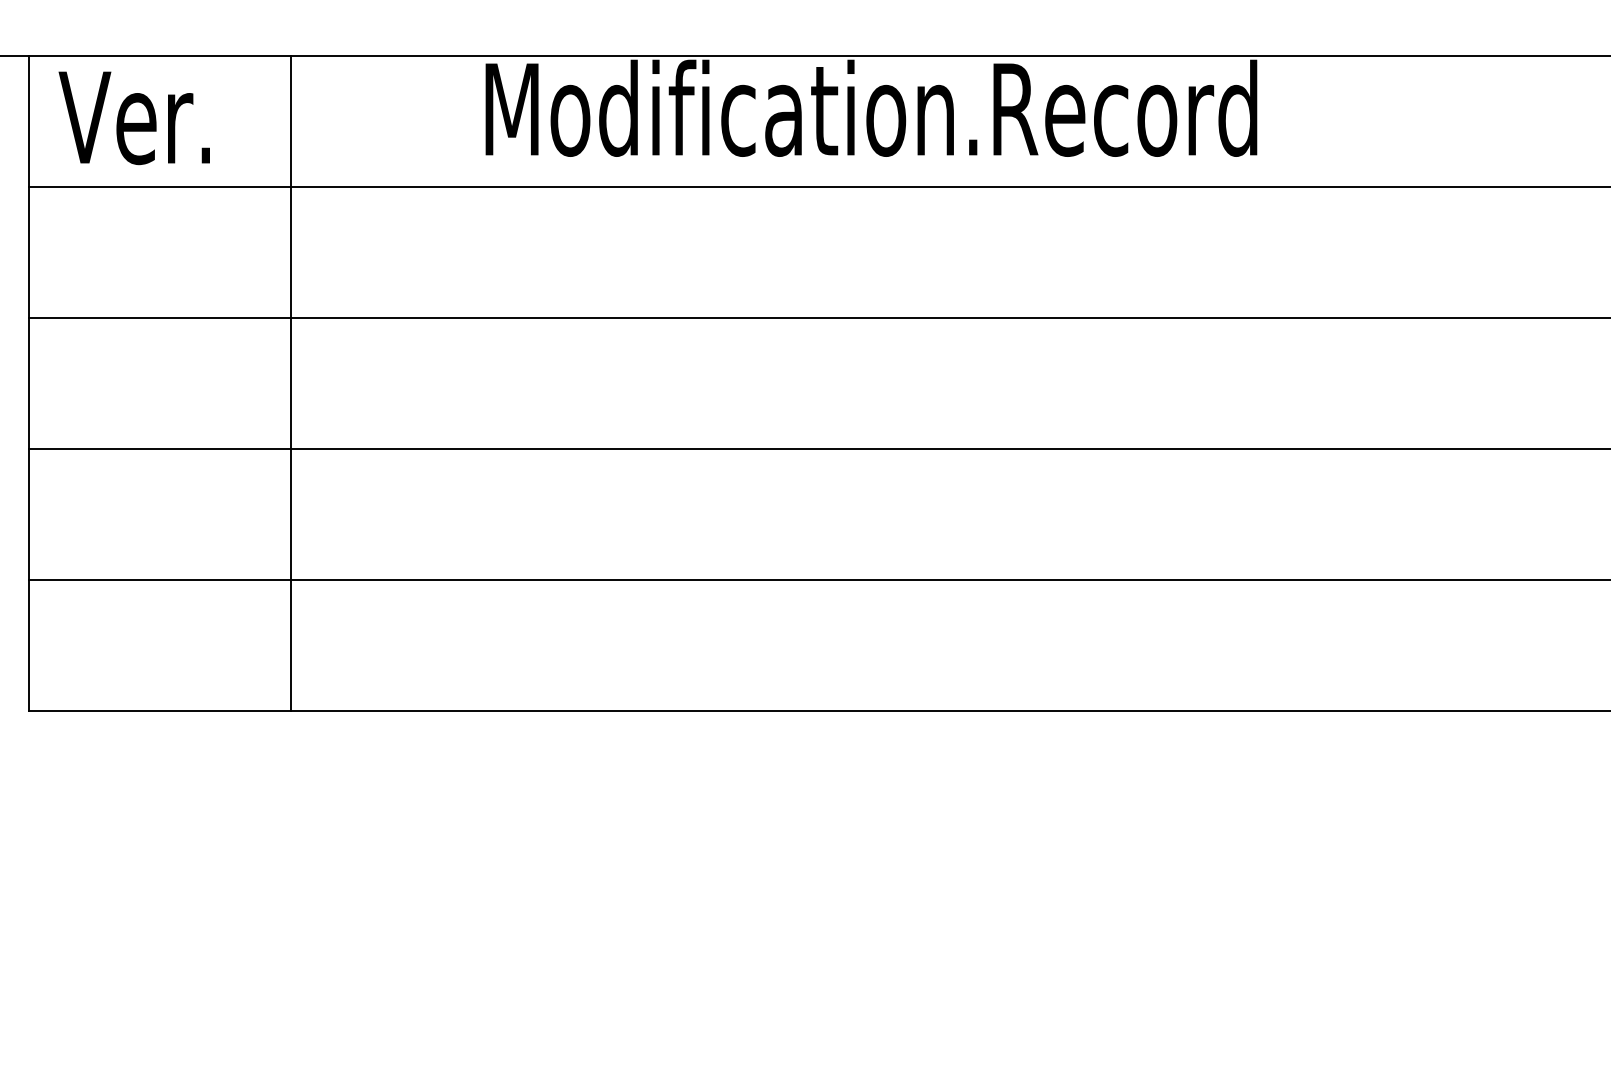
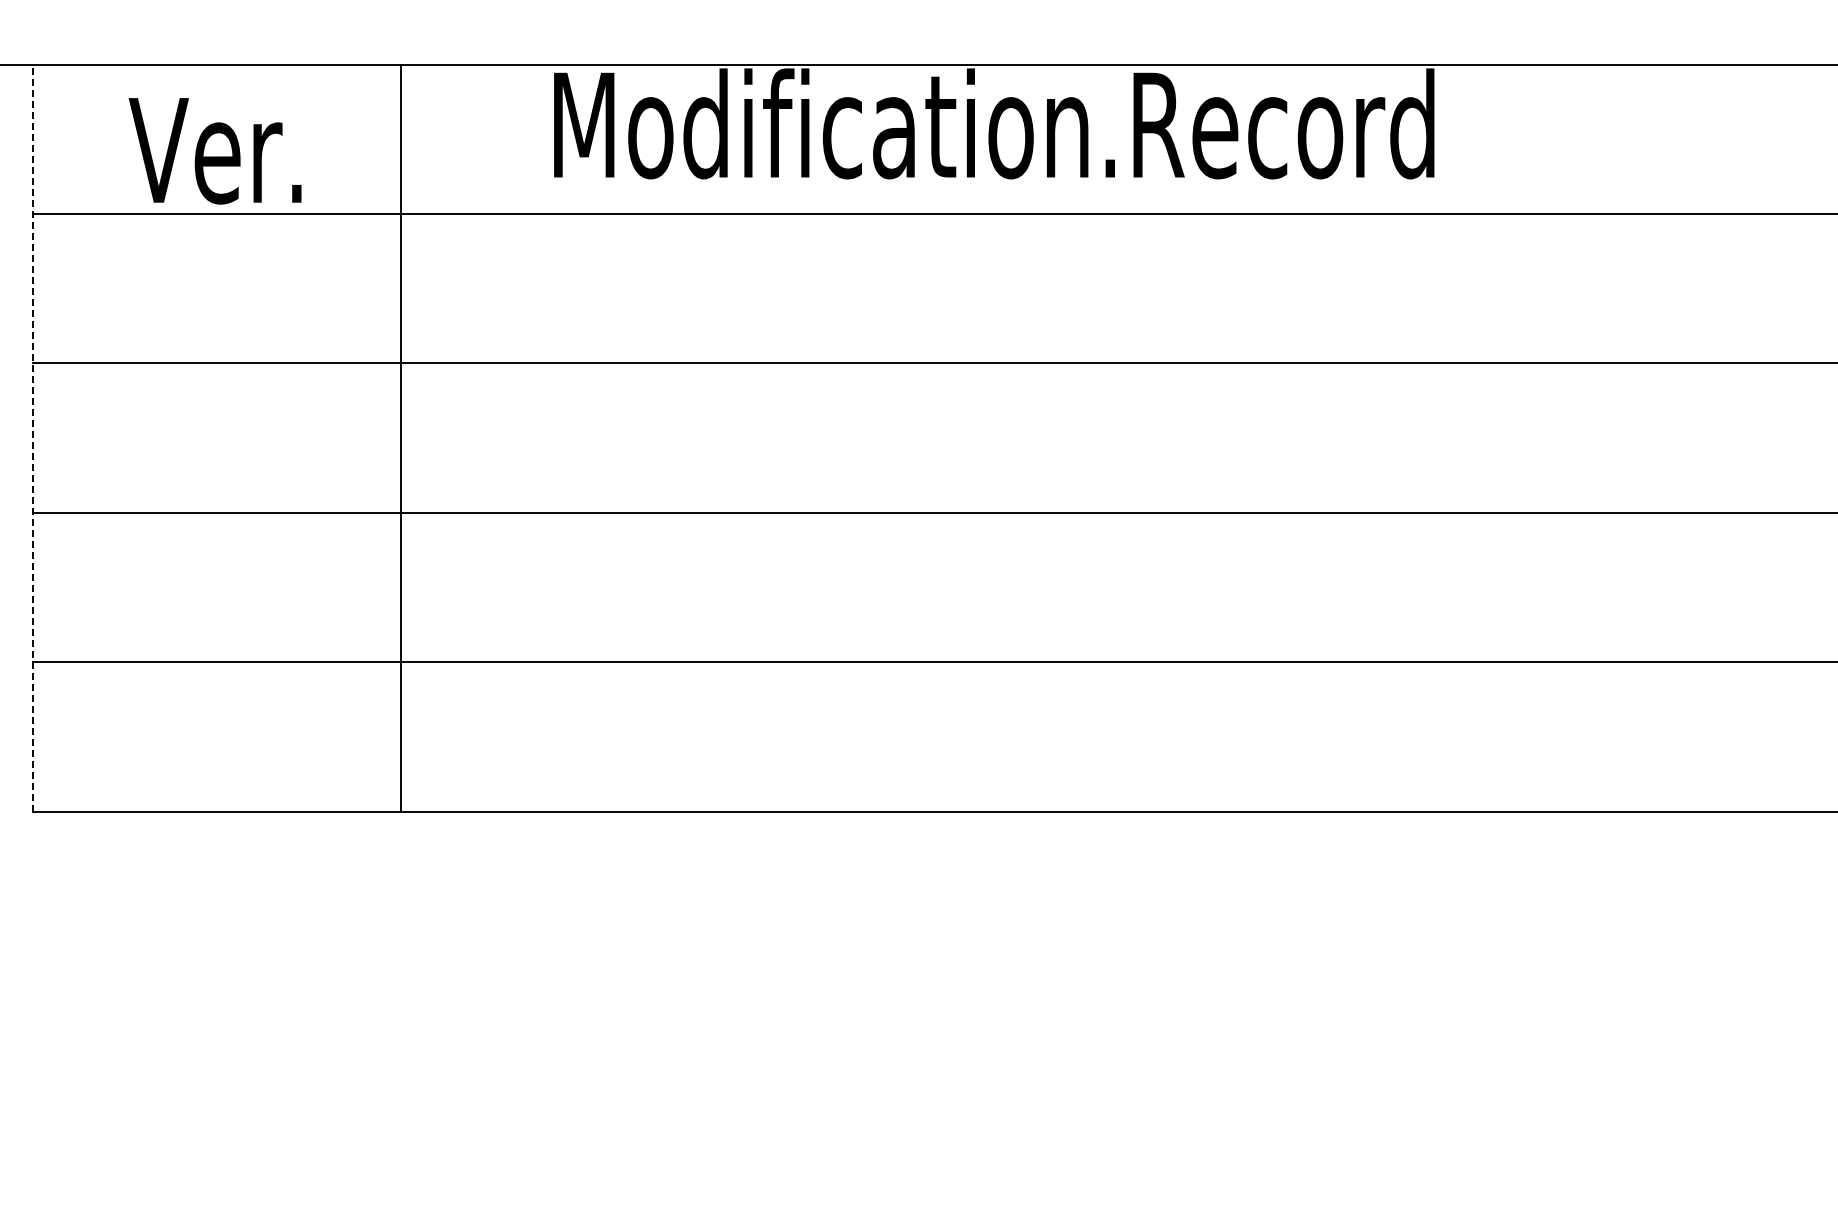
text: (133, 118) -> (214, 151), moved
line: (290, 383) -> (400, 437), moved
line: (28, 384) -> (32, 438), solid -> dashed

